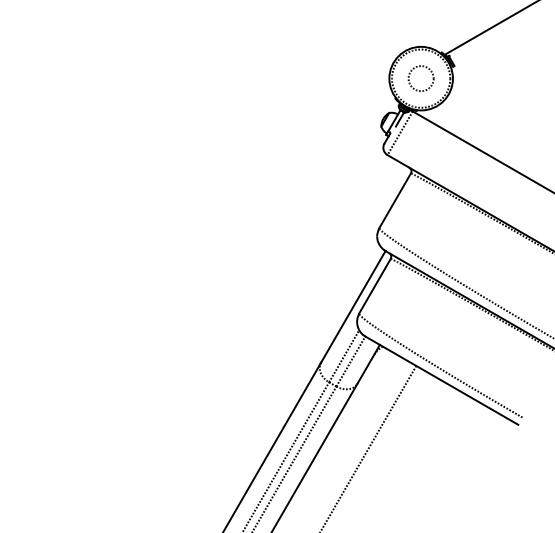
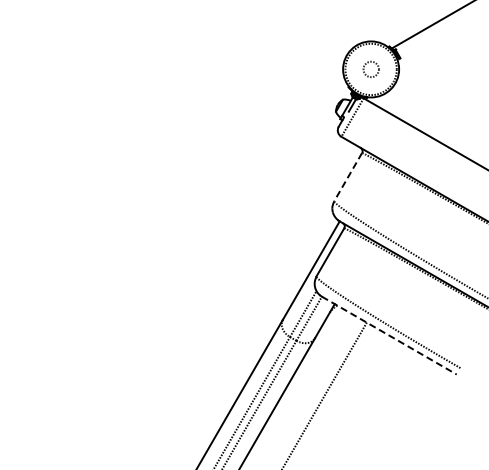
circle: (421, 78) -> (371, 69), size x0.7
line: (395, 201) -> (348, 177), solid -> dashed
line: (442, 380) -> (389, 335), solid -> dashed

